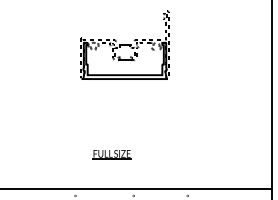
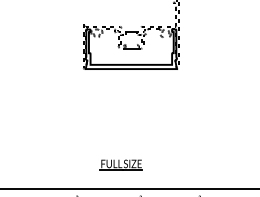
part: (111, 154) -> (120, 164), moved

